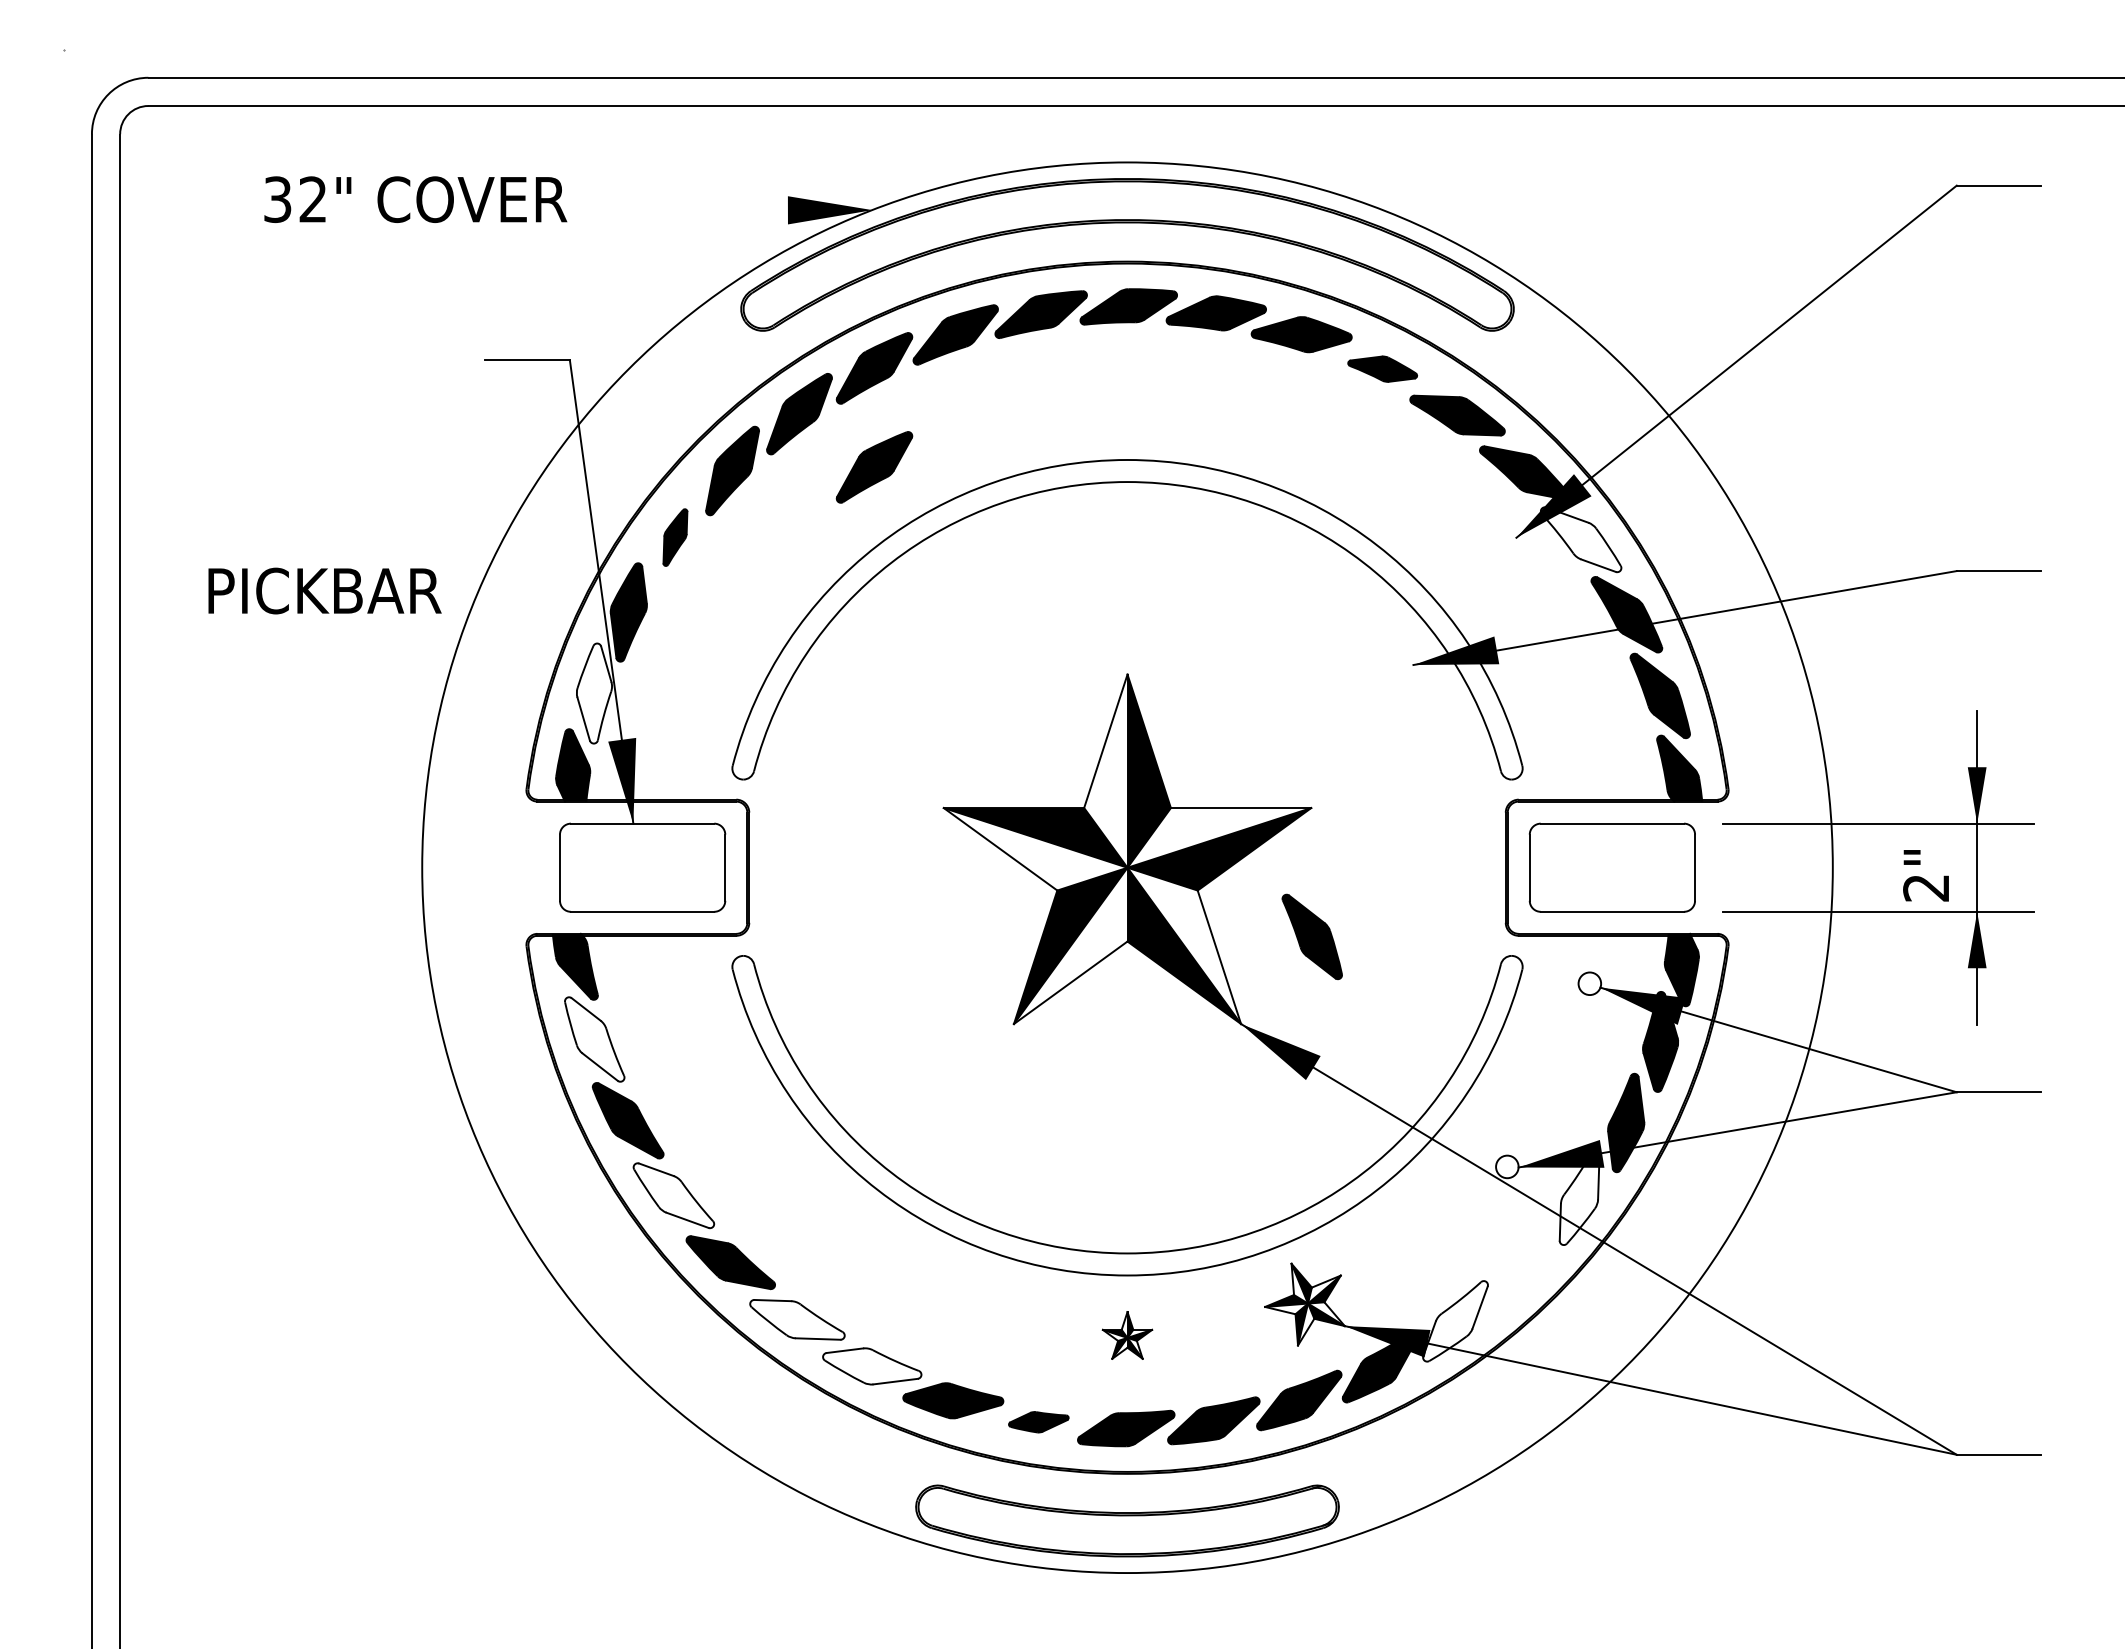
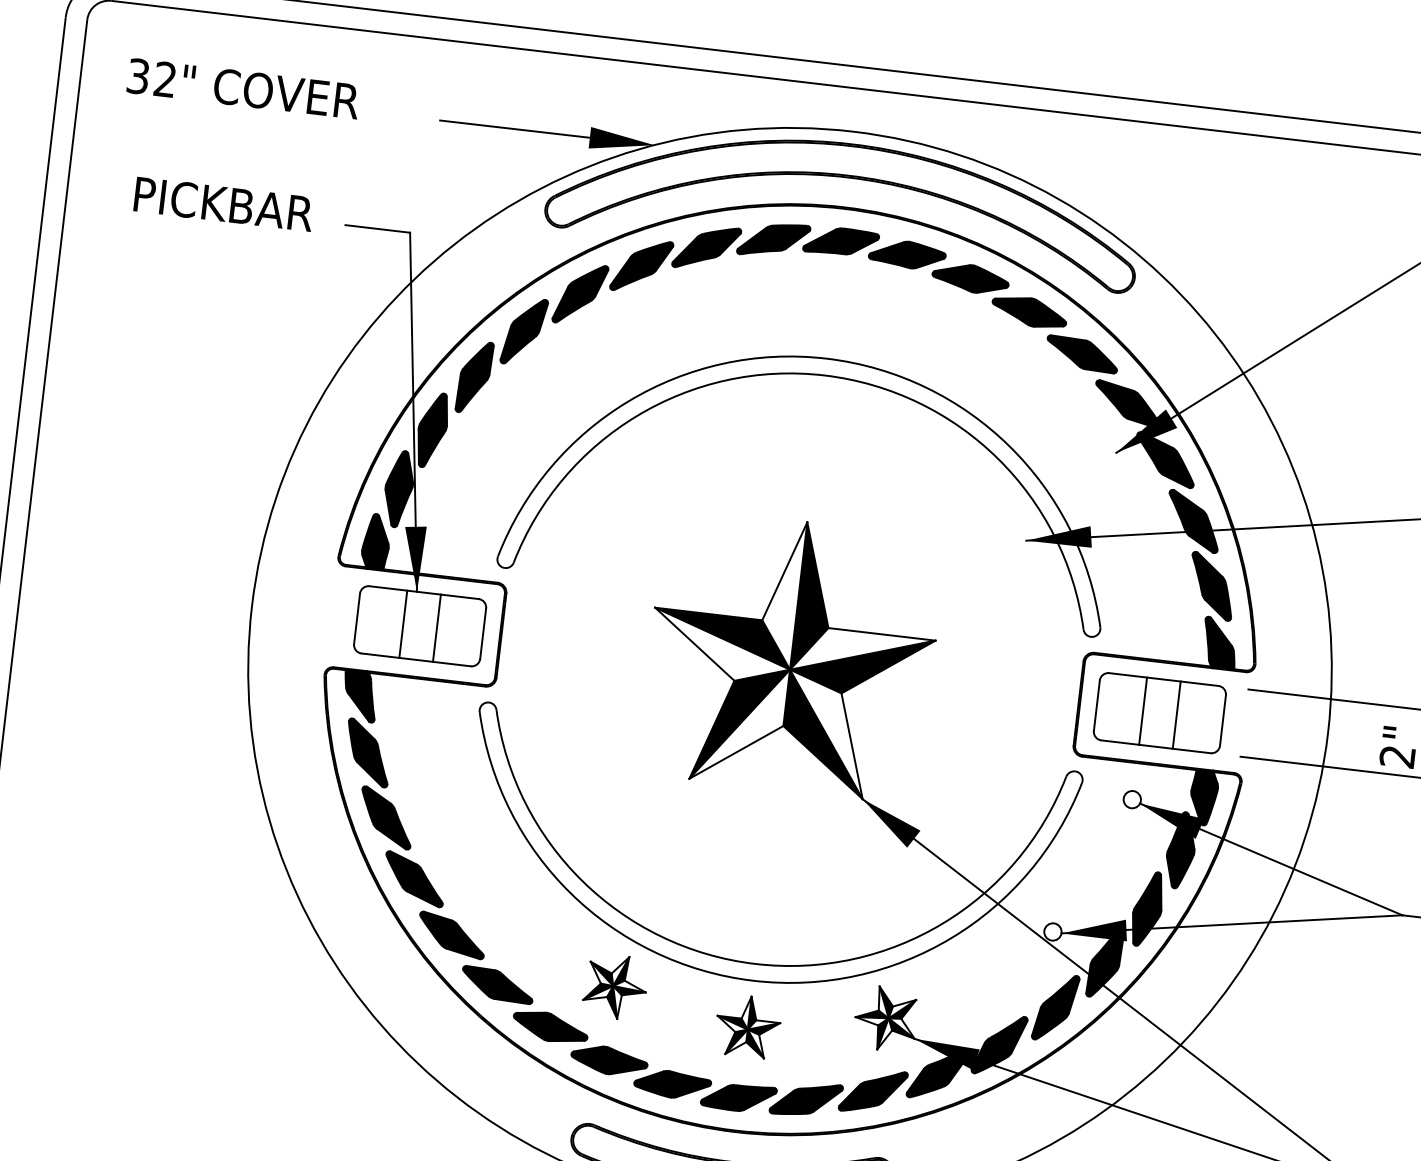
text: (415, 199) -> (243, 88), moved
line: (689, 210) -> (514, 129), added
part: (1382, 369) -> (1029, 312), size x1.43
part: (874, 467) -> (632, 341), removed
part: (675, 537) -> (474, 377), size x1.67
fill: (1580, 539) -> (1164, 459), added
text: (324, 590) -> (223, 203), moved
fill: (594, 693) -> (399, 489), added
line: (620, 867) -> (403, 624), added
line: (664, 867) -> (436, 628), added
line: (1590, 867) -> (1143, 711), added
line: (1634, 867) -> (1176, 714), added
part: (1311, 936) -> (924, 738), removed
fill: (594, 1039) -> (368, 752), added
fill: (673, 1195) -> (414, 879), added
fill: (1579, 1197) -> (1105, 961), added
part: (1522, 1264) -> (1055, 1007), added
part: (949, 1304) -> (615, 986), added
fill: (797, 1319) -> (497, 984), added
fill: (1455, 1321) -> (999, 1045), added
part: (1127, 1335) -> (748, 1026), size x1.67
fill: (872, 1366) -> (550, 1027), added
part: (1038, 1422) -> (672, 1084), size x1.67

